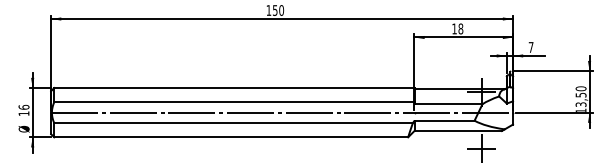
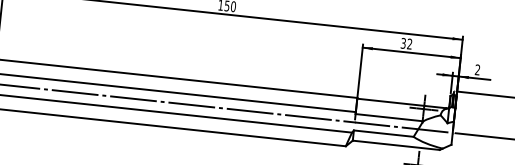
text: (457, 28) -> (406, 43), 18 -> 32
text: (530, 47) -> (477, 69), 7 -> 2

